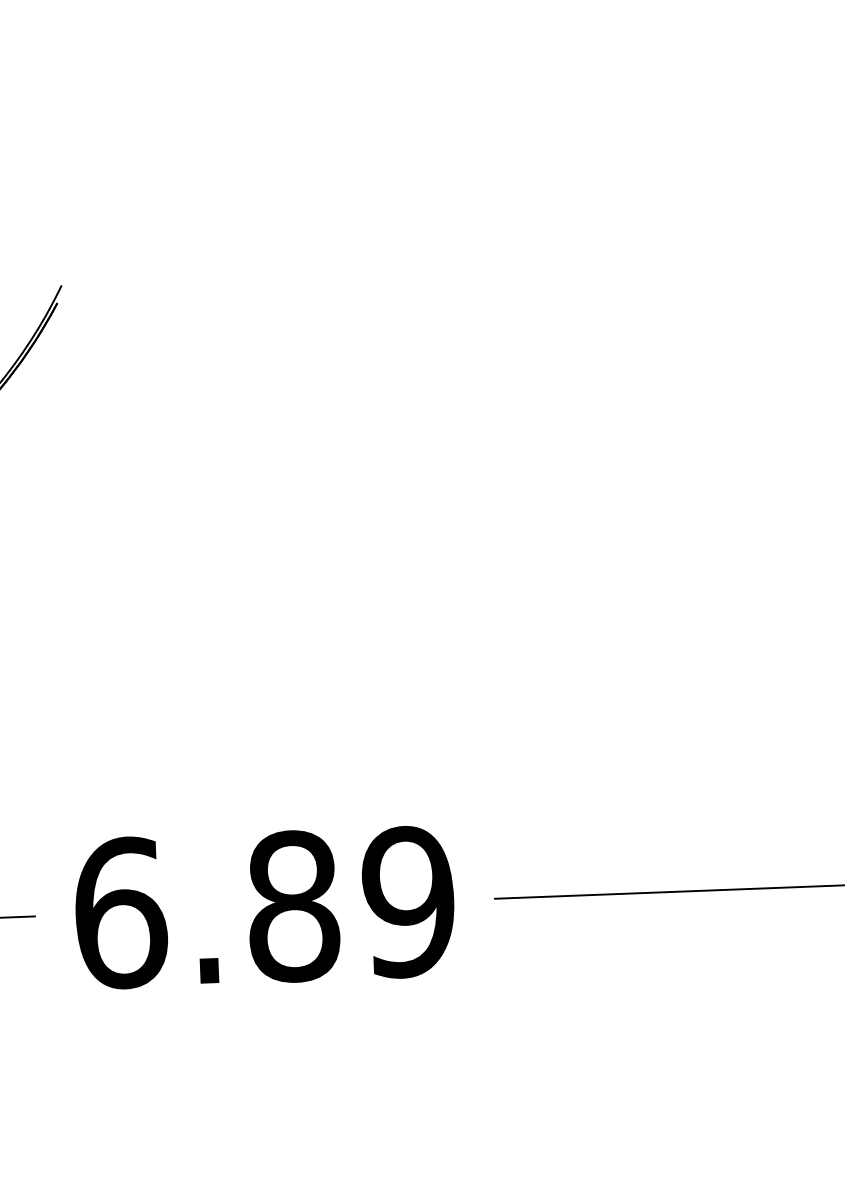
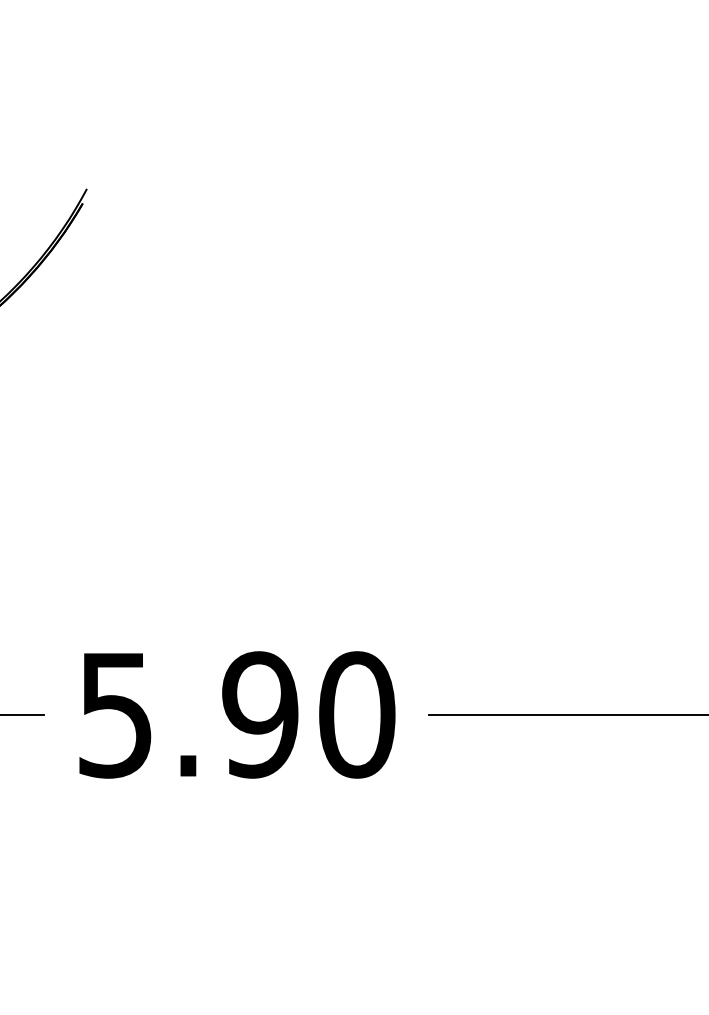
text: (264, 907) -> (236, 714), 6.89 -> 5.90

